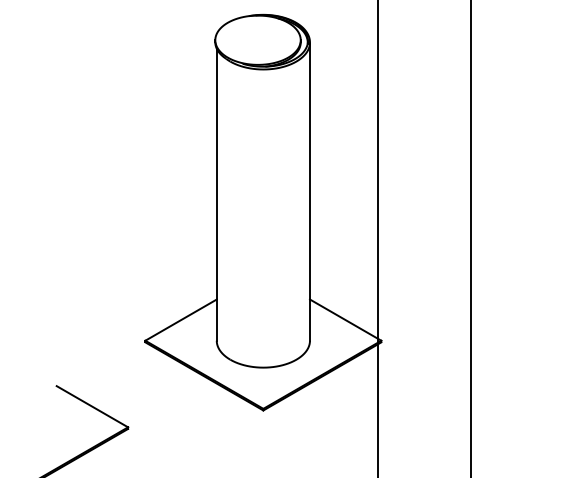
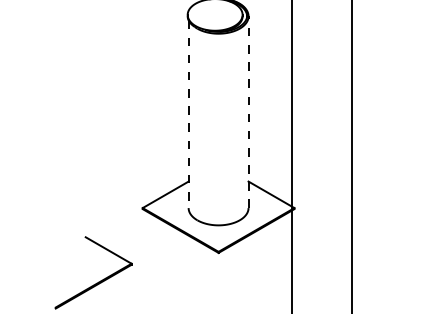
line: (309, 192) -> (248, 112), solid -> dashed
line: (216, 195) -> (188, 114), solid -> dashed

